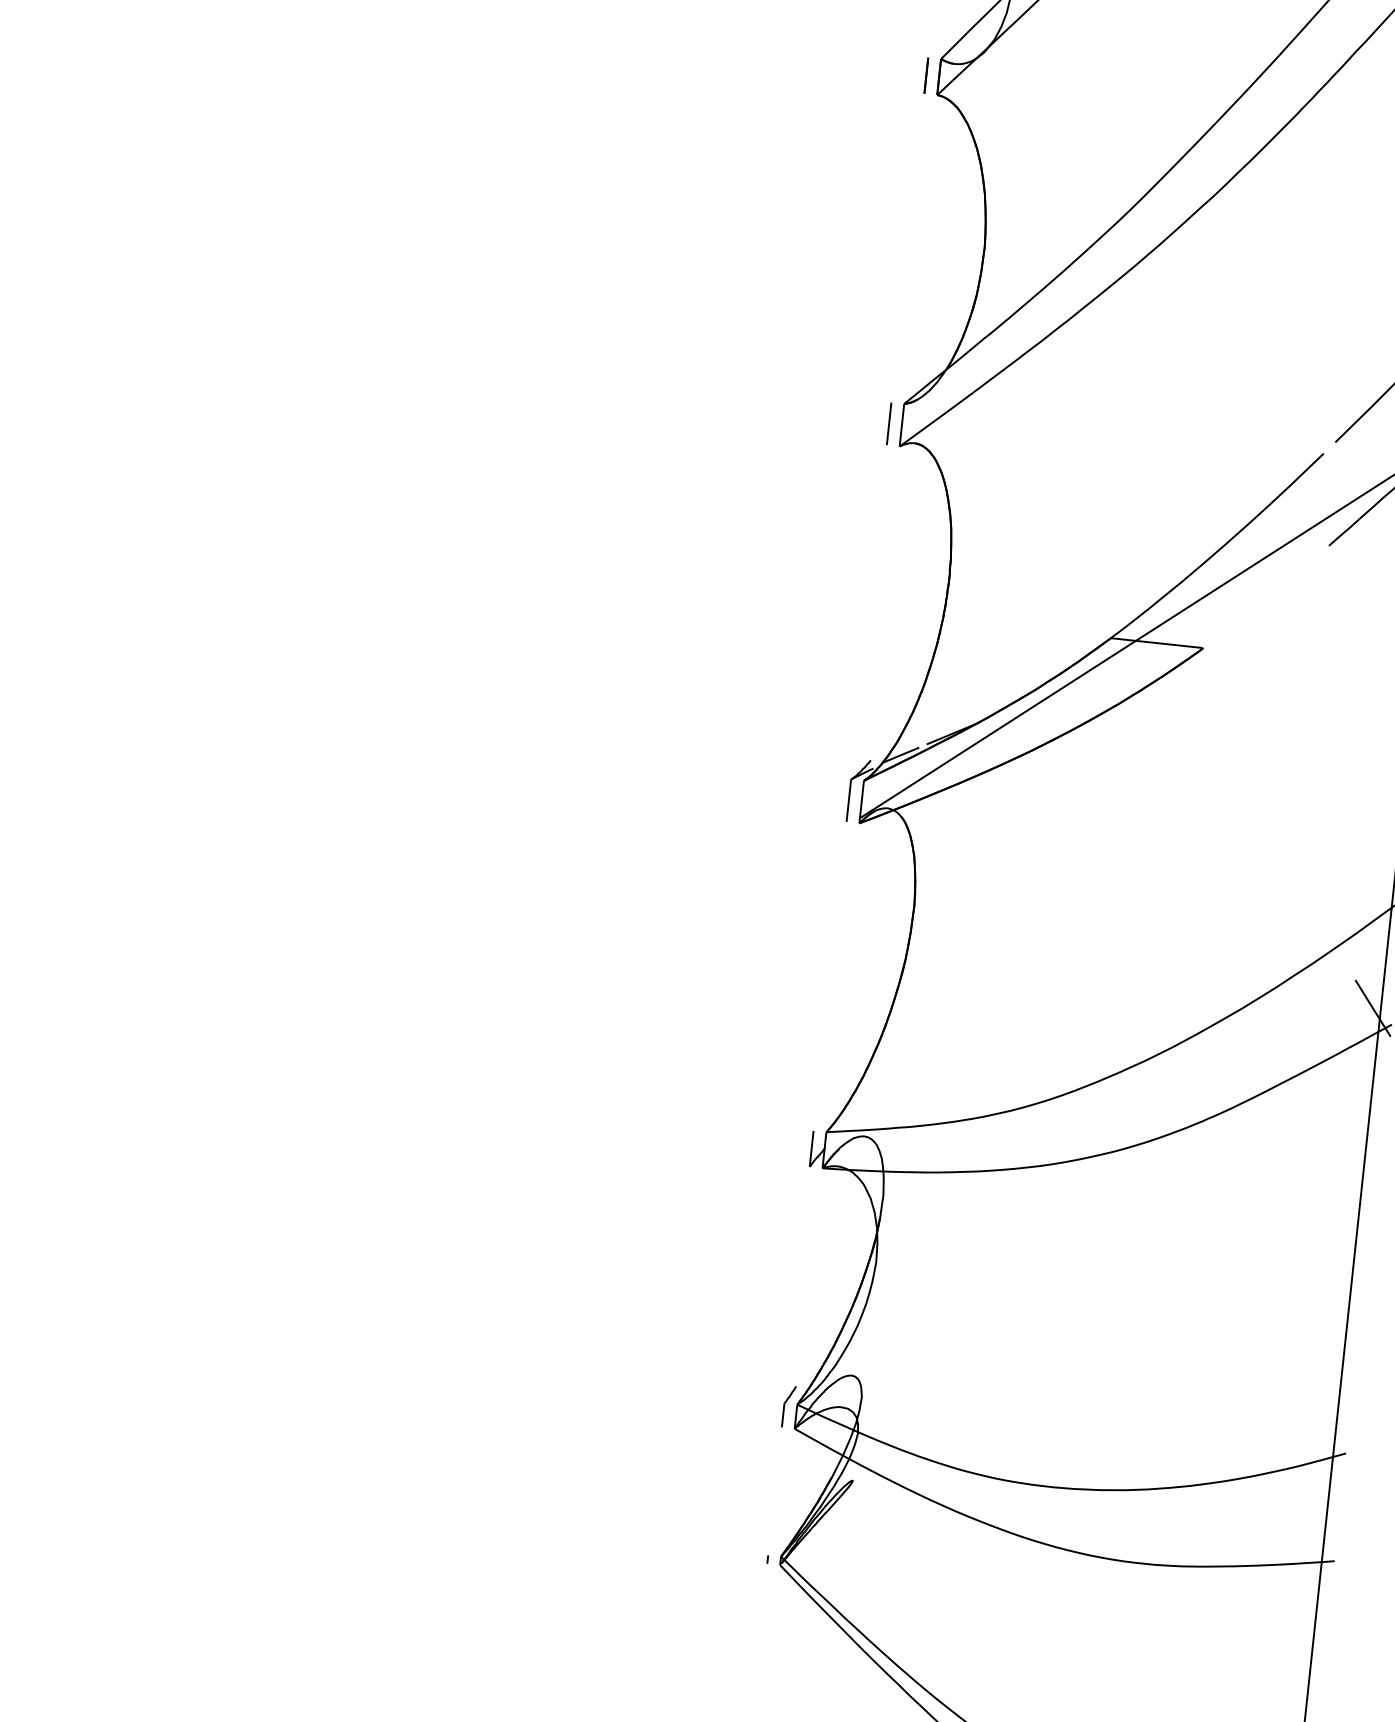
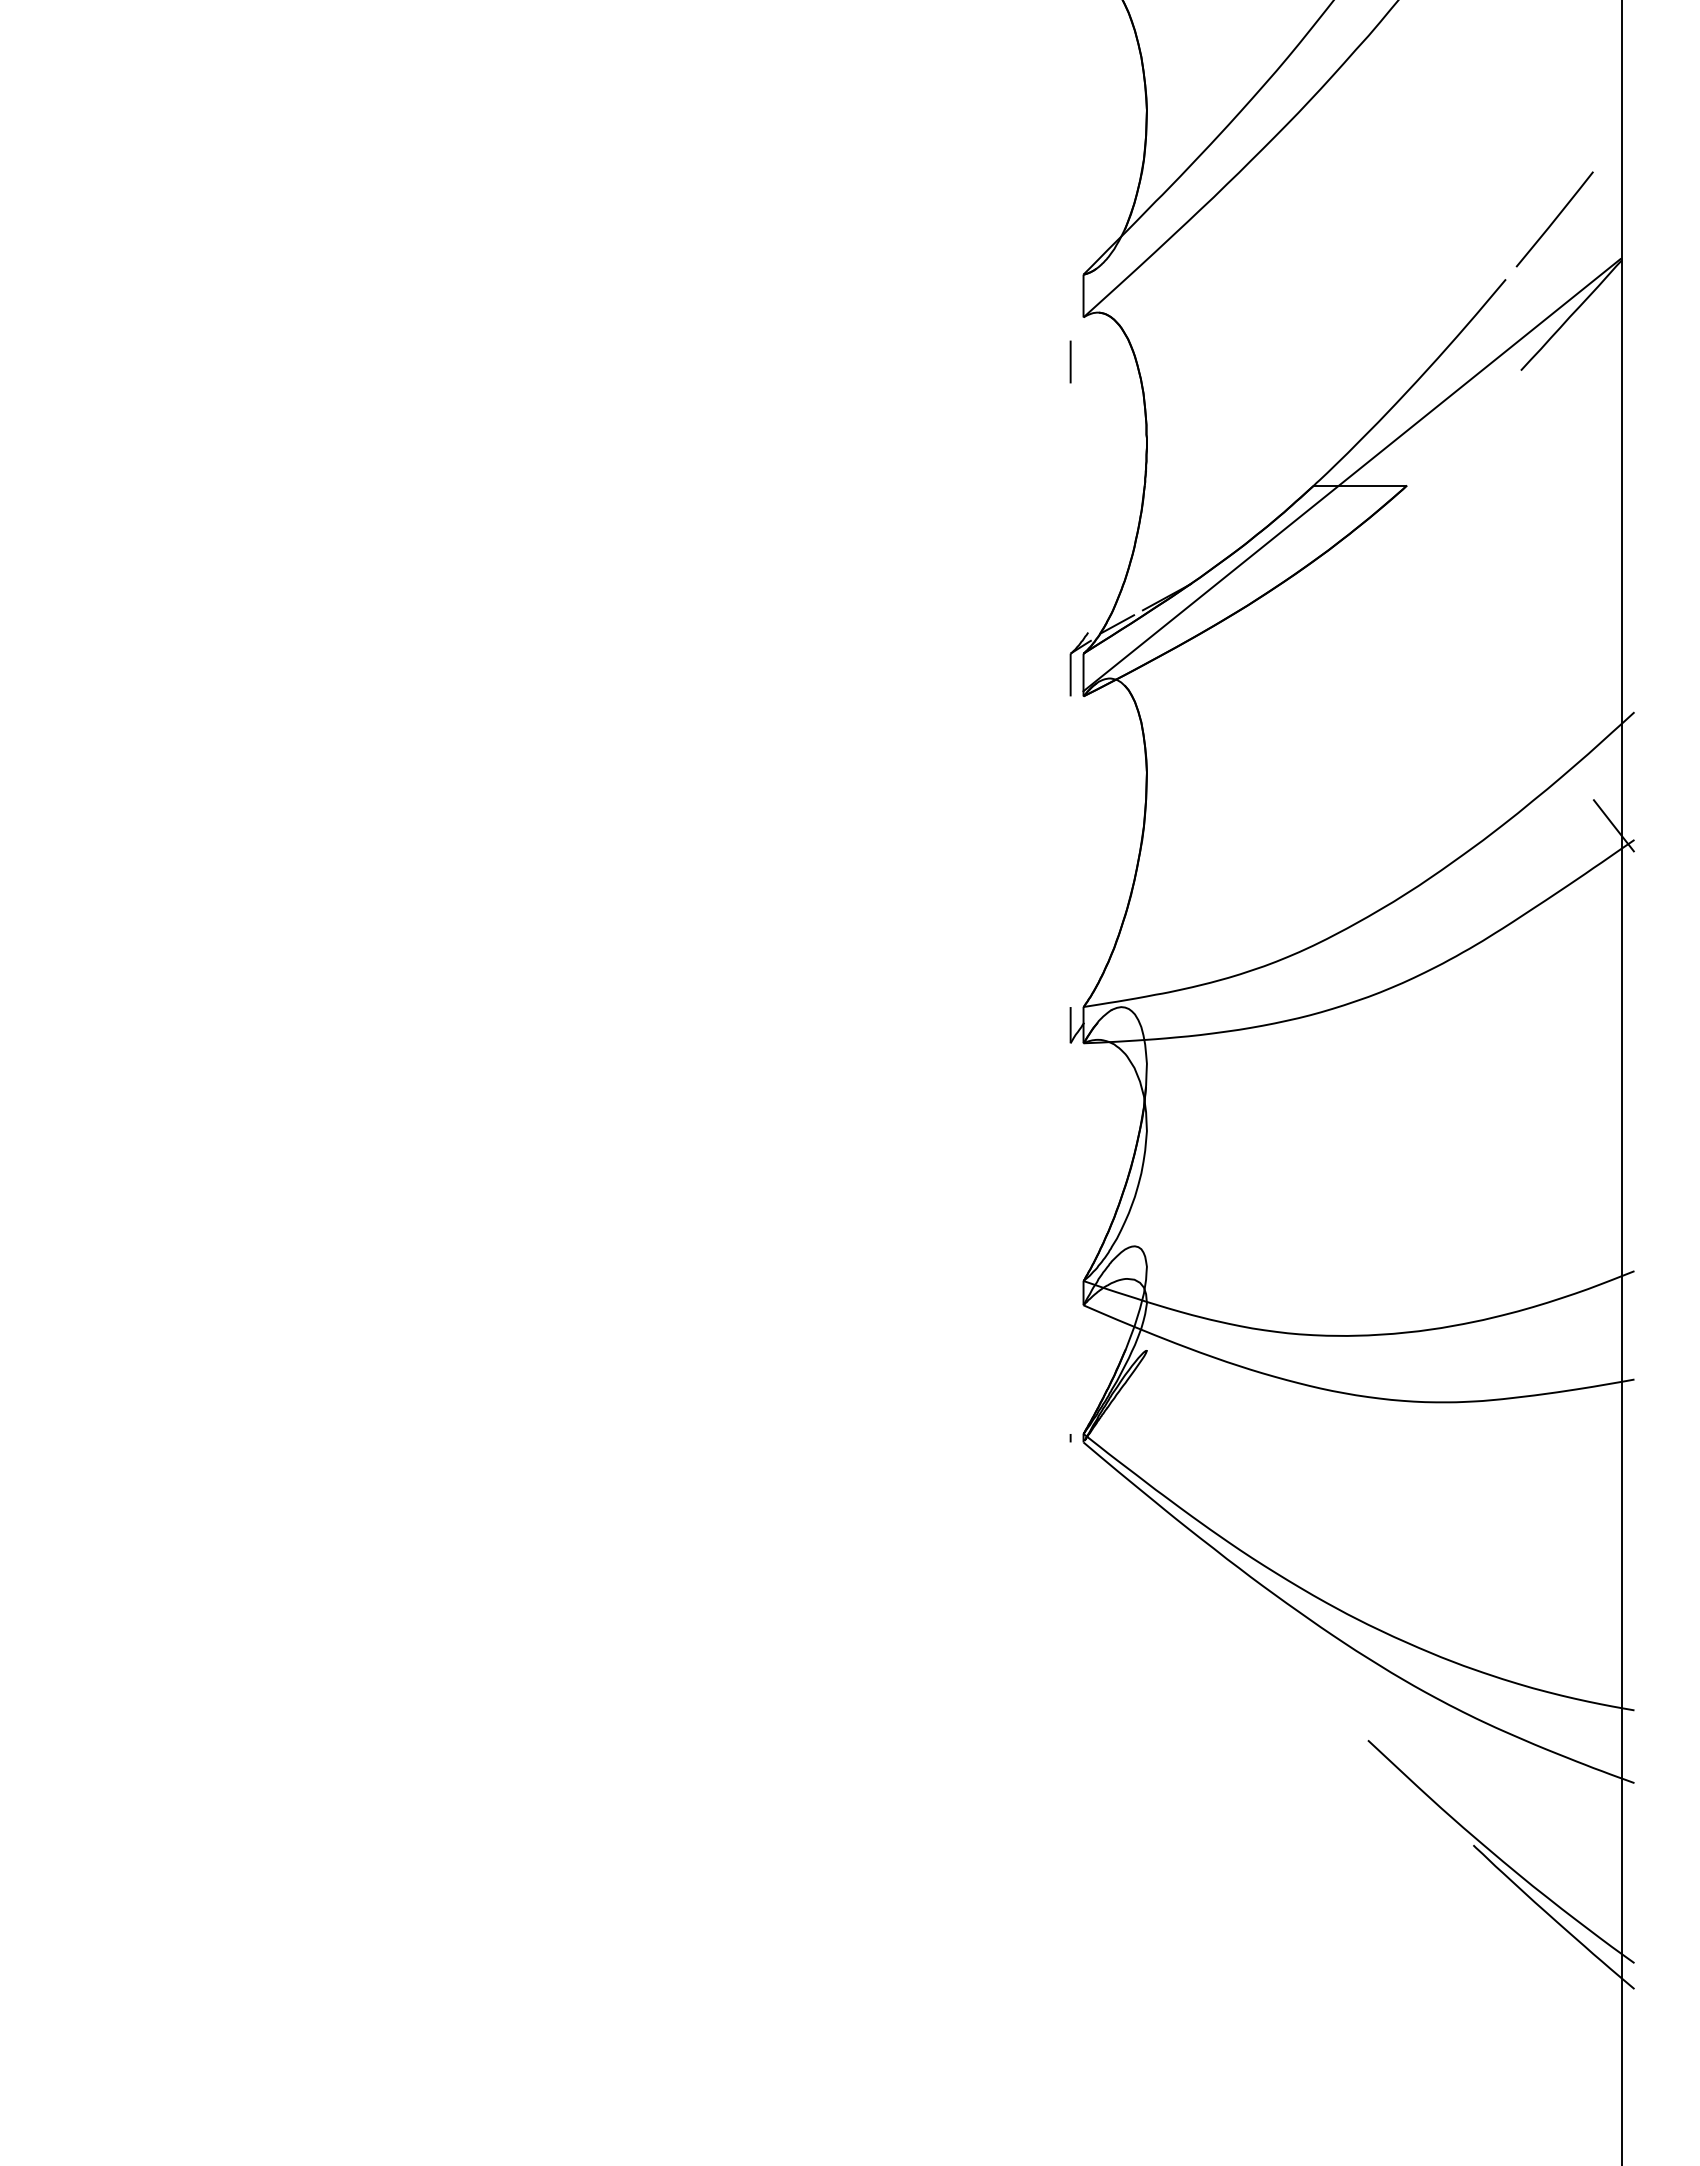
line: (889, 423) -> (1070, 361), moved
part: (789, 1406) -> (1075, 1283), removed

